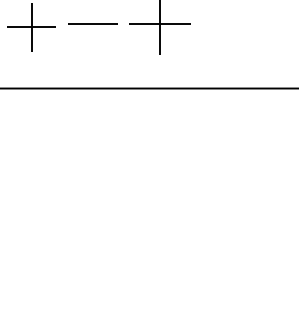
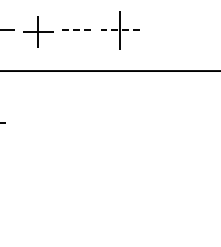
line: (92, 24) -> (77, 30), solid -> dashed
line: (160, 24) -> (120, 30), solid -> dashed

